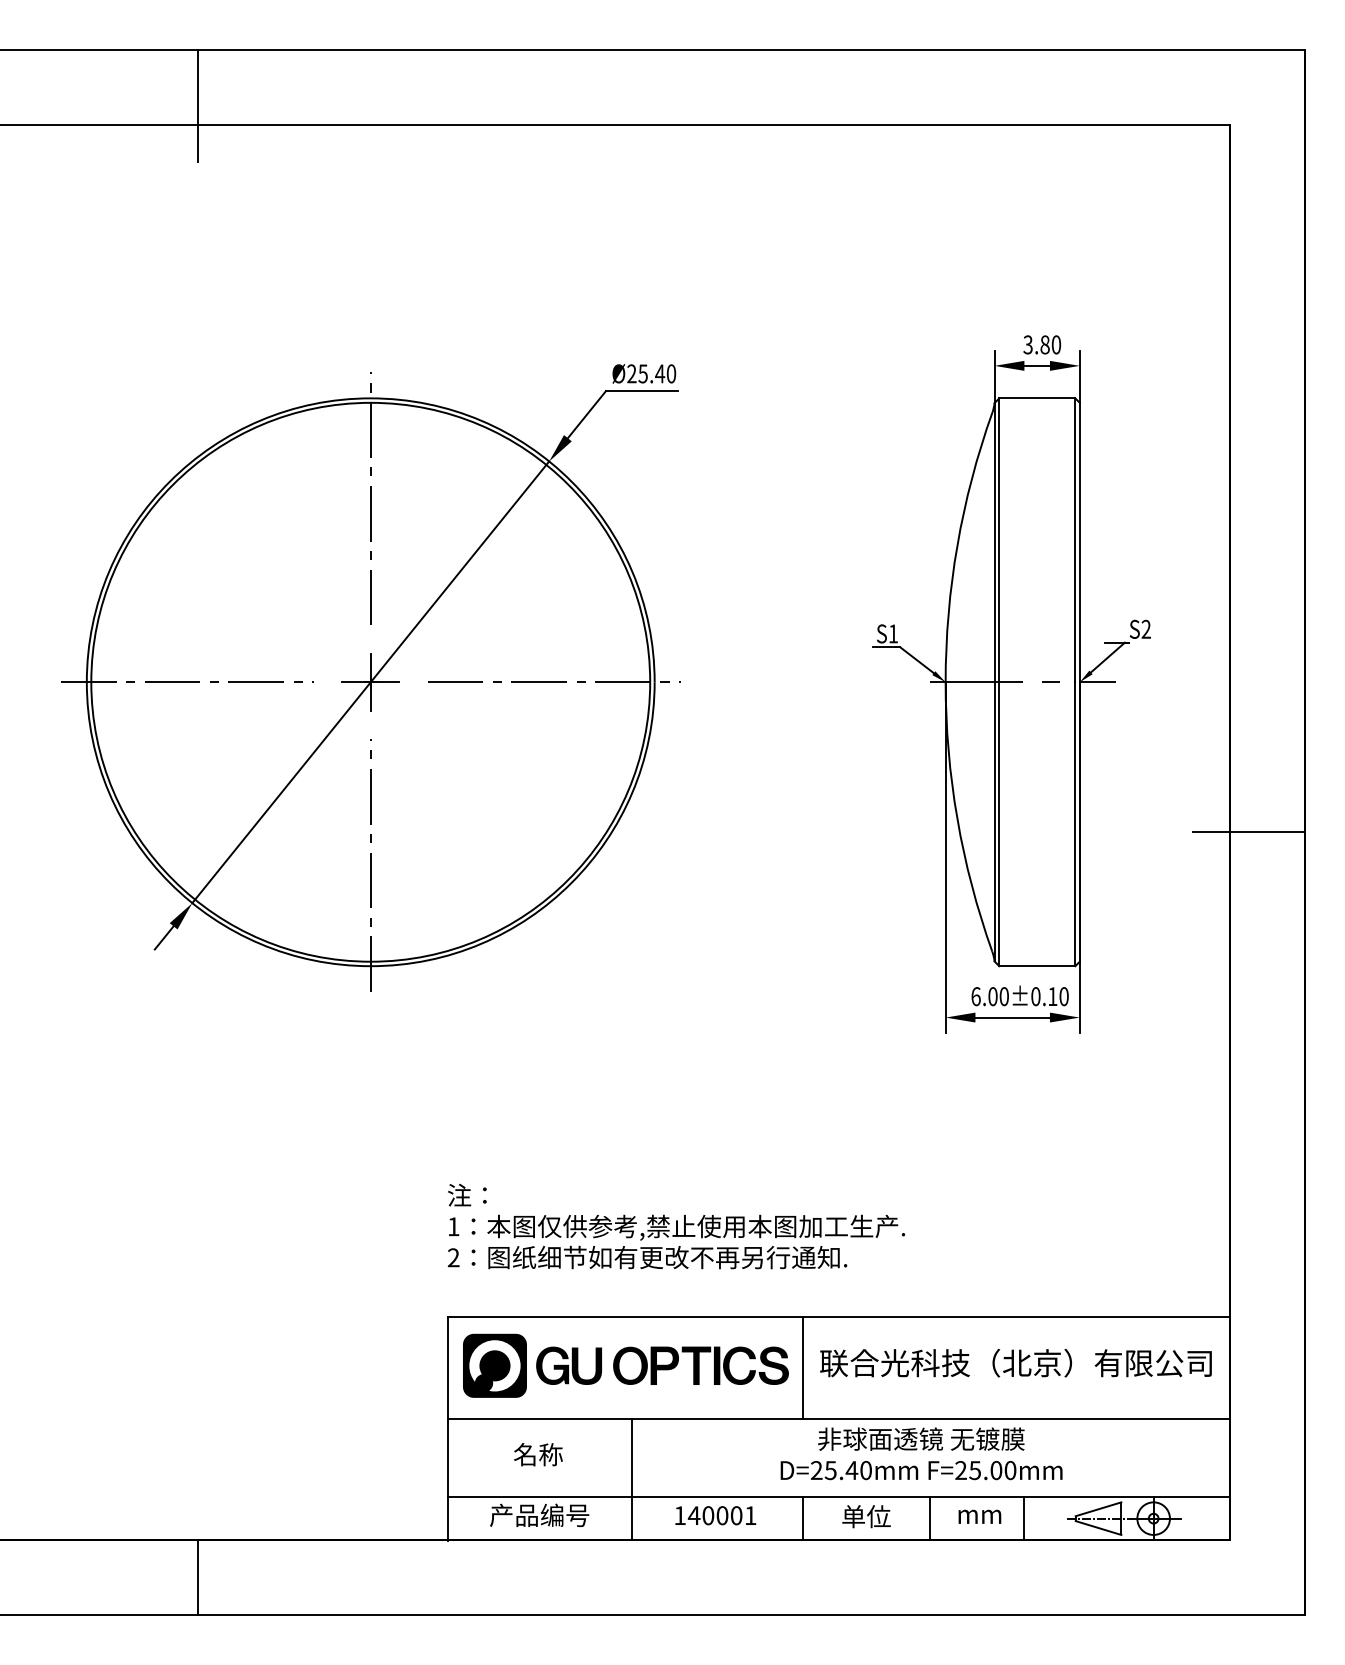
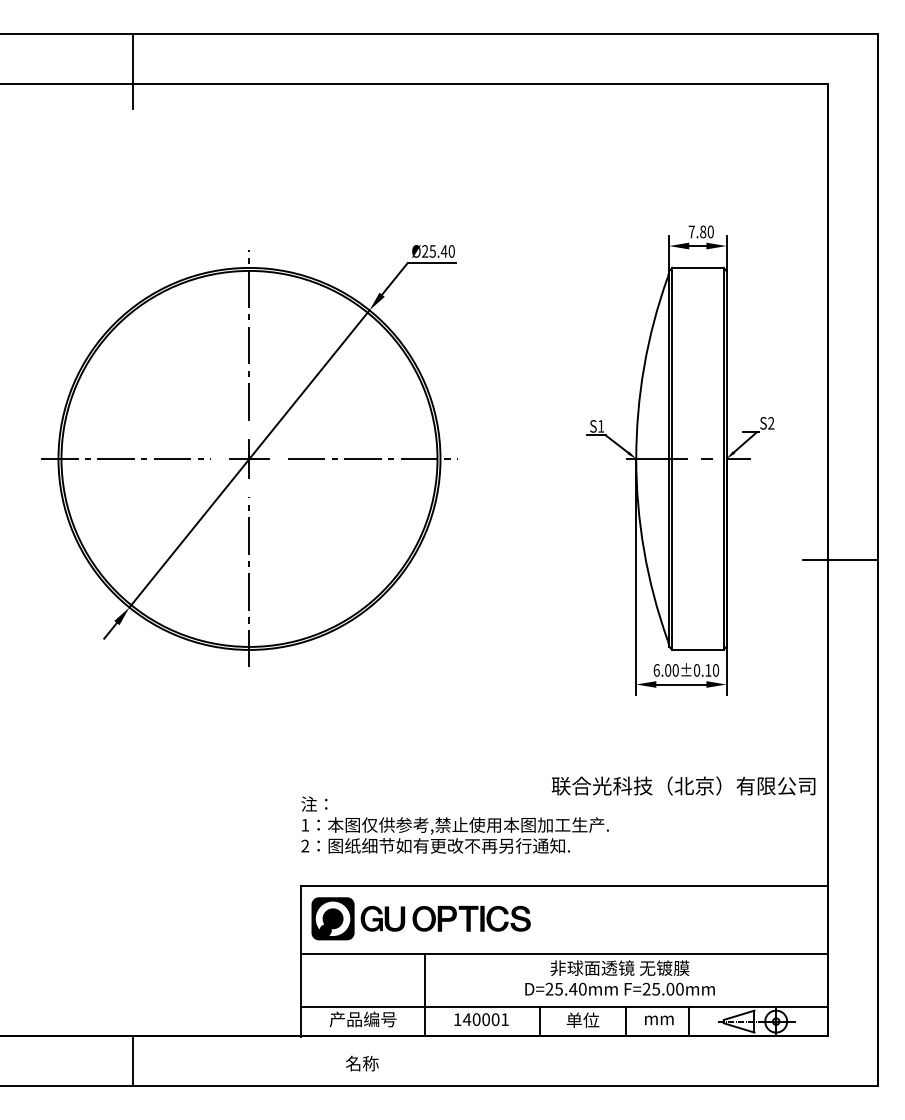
text: (1027, 344) -> (691, 231), 3.80 -> 7.80
text: (1015, 1362) -> (683, 785), moved
line: (801, 1366) -> (539, 919), removed
text: (538, 1454) -> (362, 1063), moved

